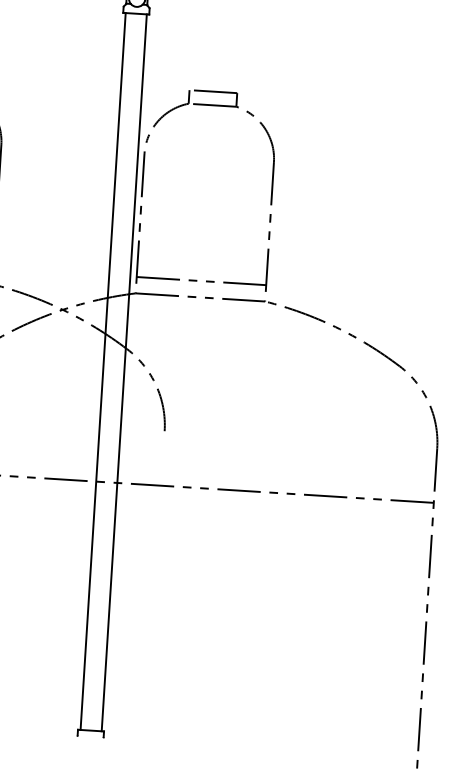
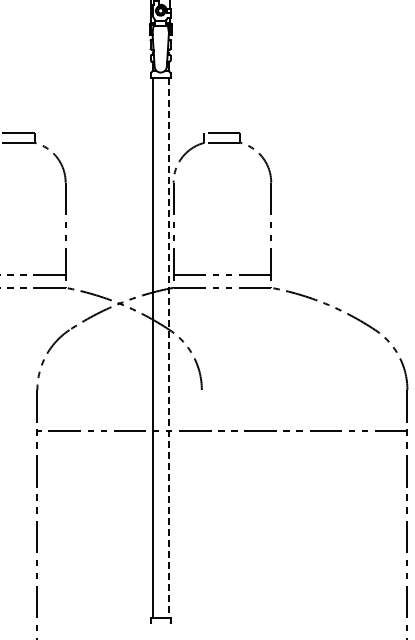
line: (123, 373) -> (168, 348), solid -> dashed

